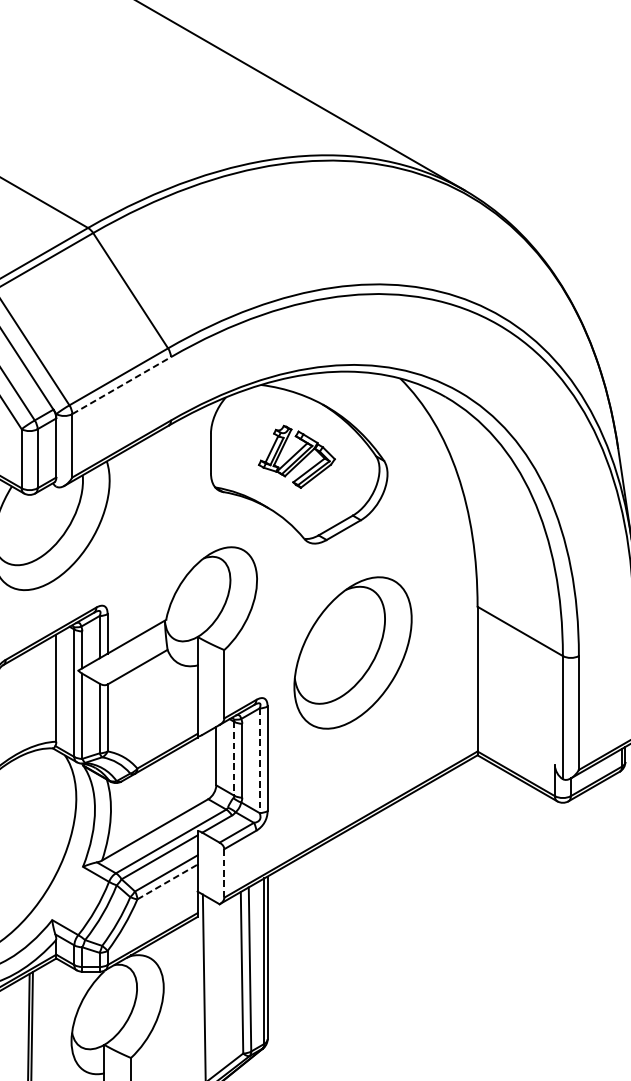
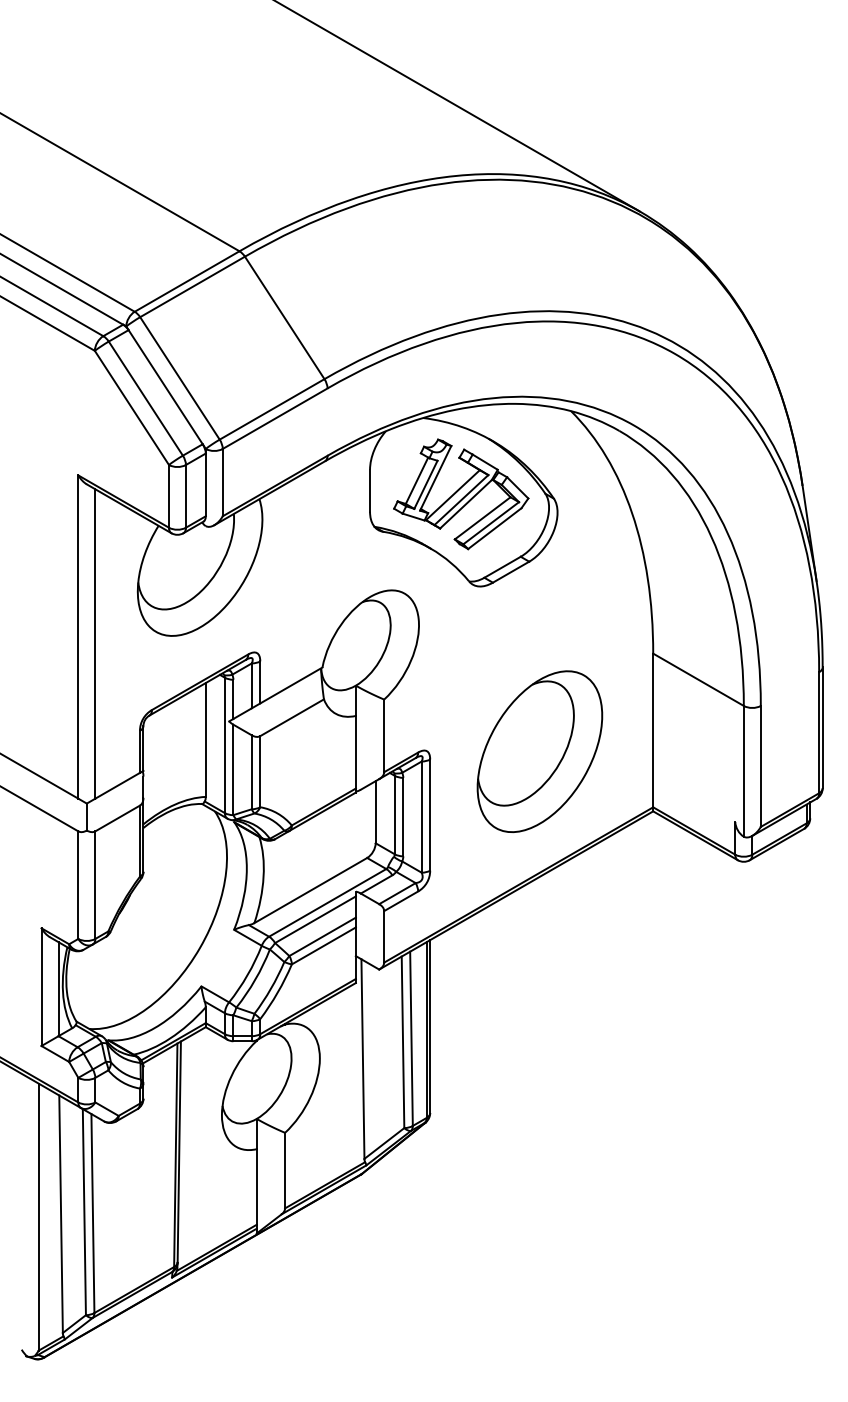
line: (121, 385) -> (275, 418), dashed -> solid
part: (297, 456) -> (461, 494), size x1.67
part: (352, 652) -> (539, 751), moved
line: (234, 759) -> (394, 815), dashed -> solid
line: (259, 761) -> (421, 817), dashed -> solid
line: (224, 873) -> (384, 936), dashed -> solid
line: (167, 881) -> (323, 945), dashed -> solid

